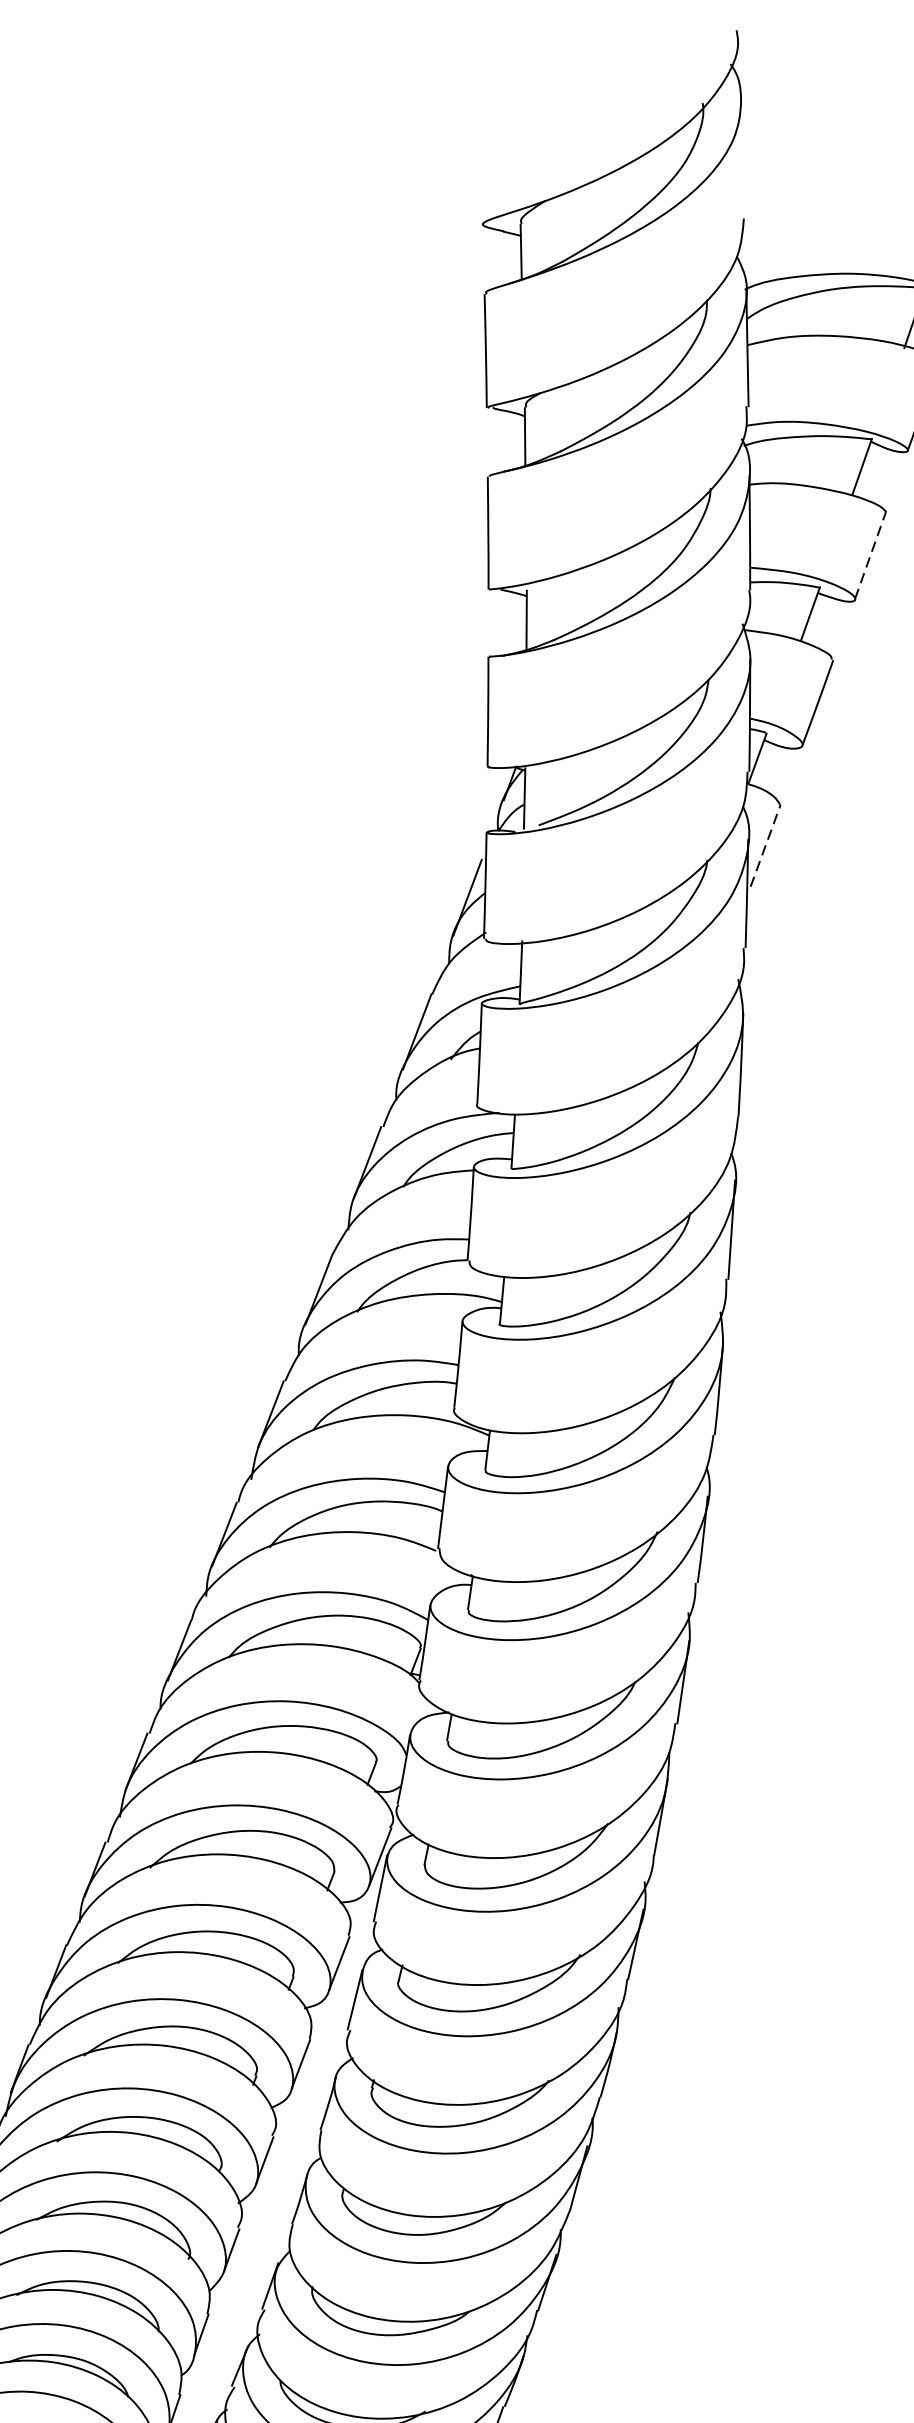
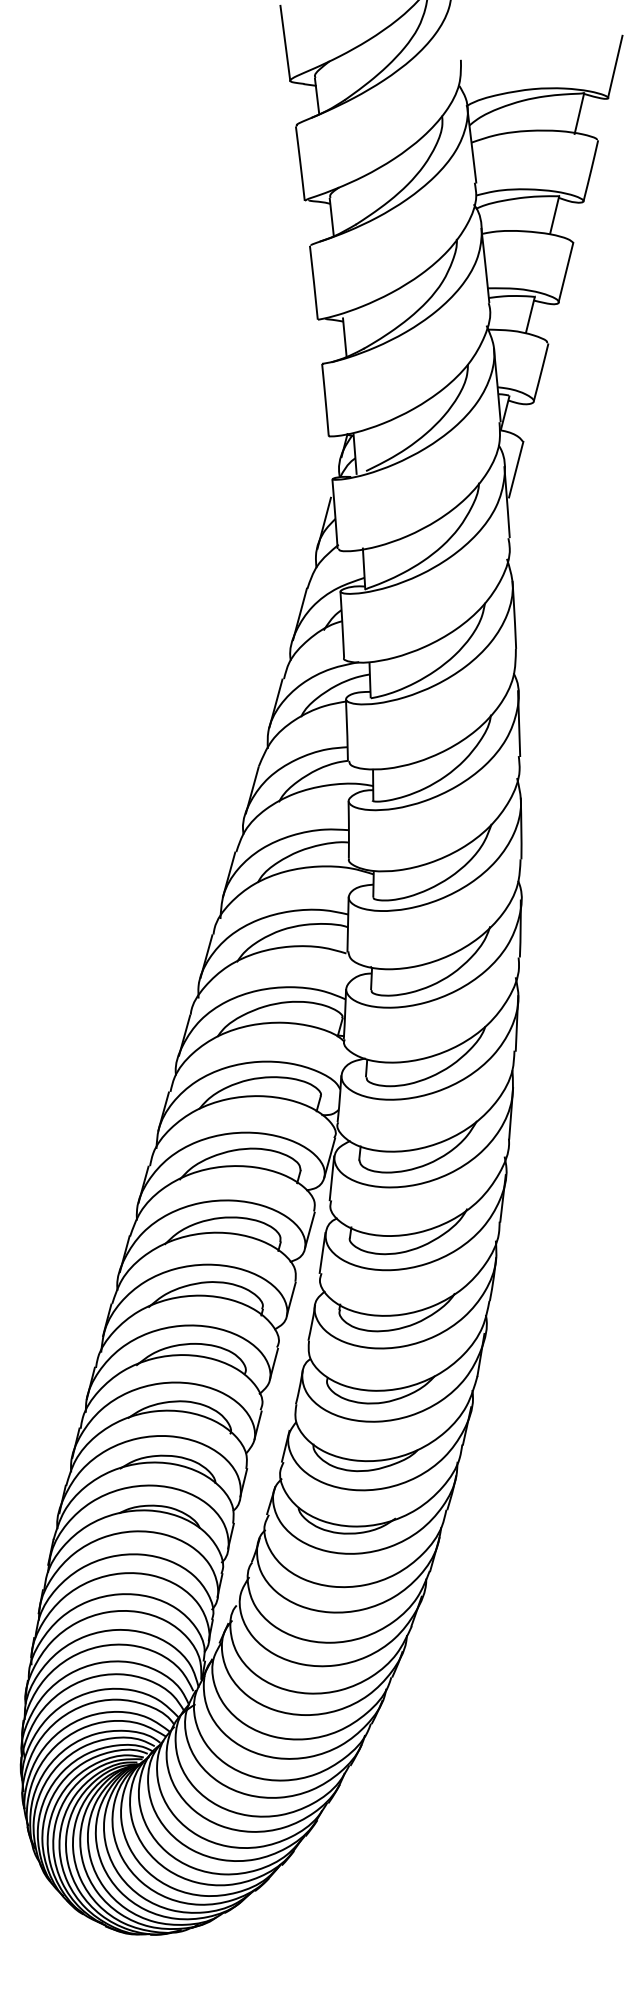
line: (481, 165) -> (285, 42), added
line: (871, 555) -> (566, 272), dashed -> solid
line: (766, 845) -> (516, 469), dashed -> solid

